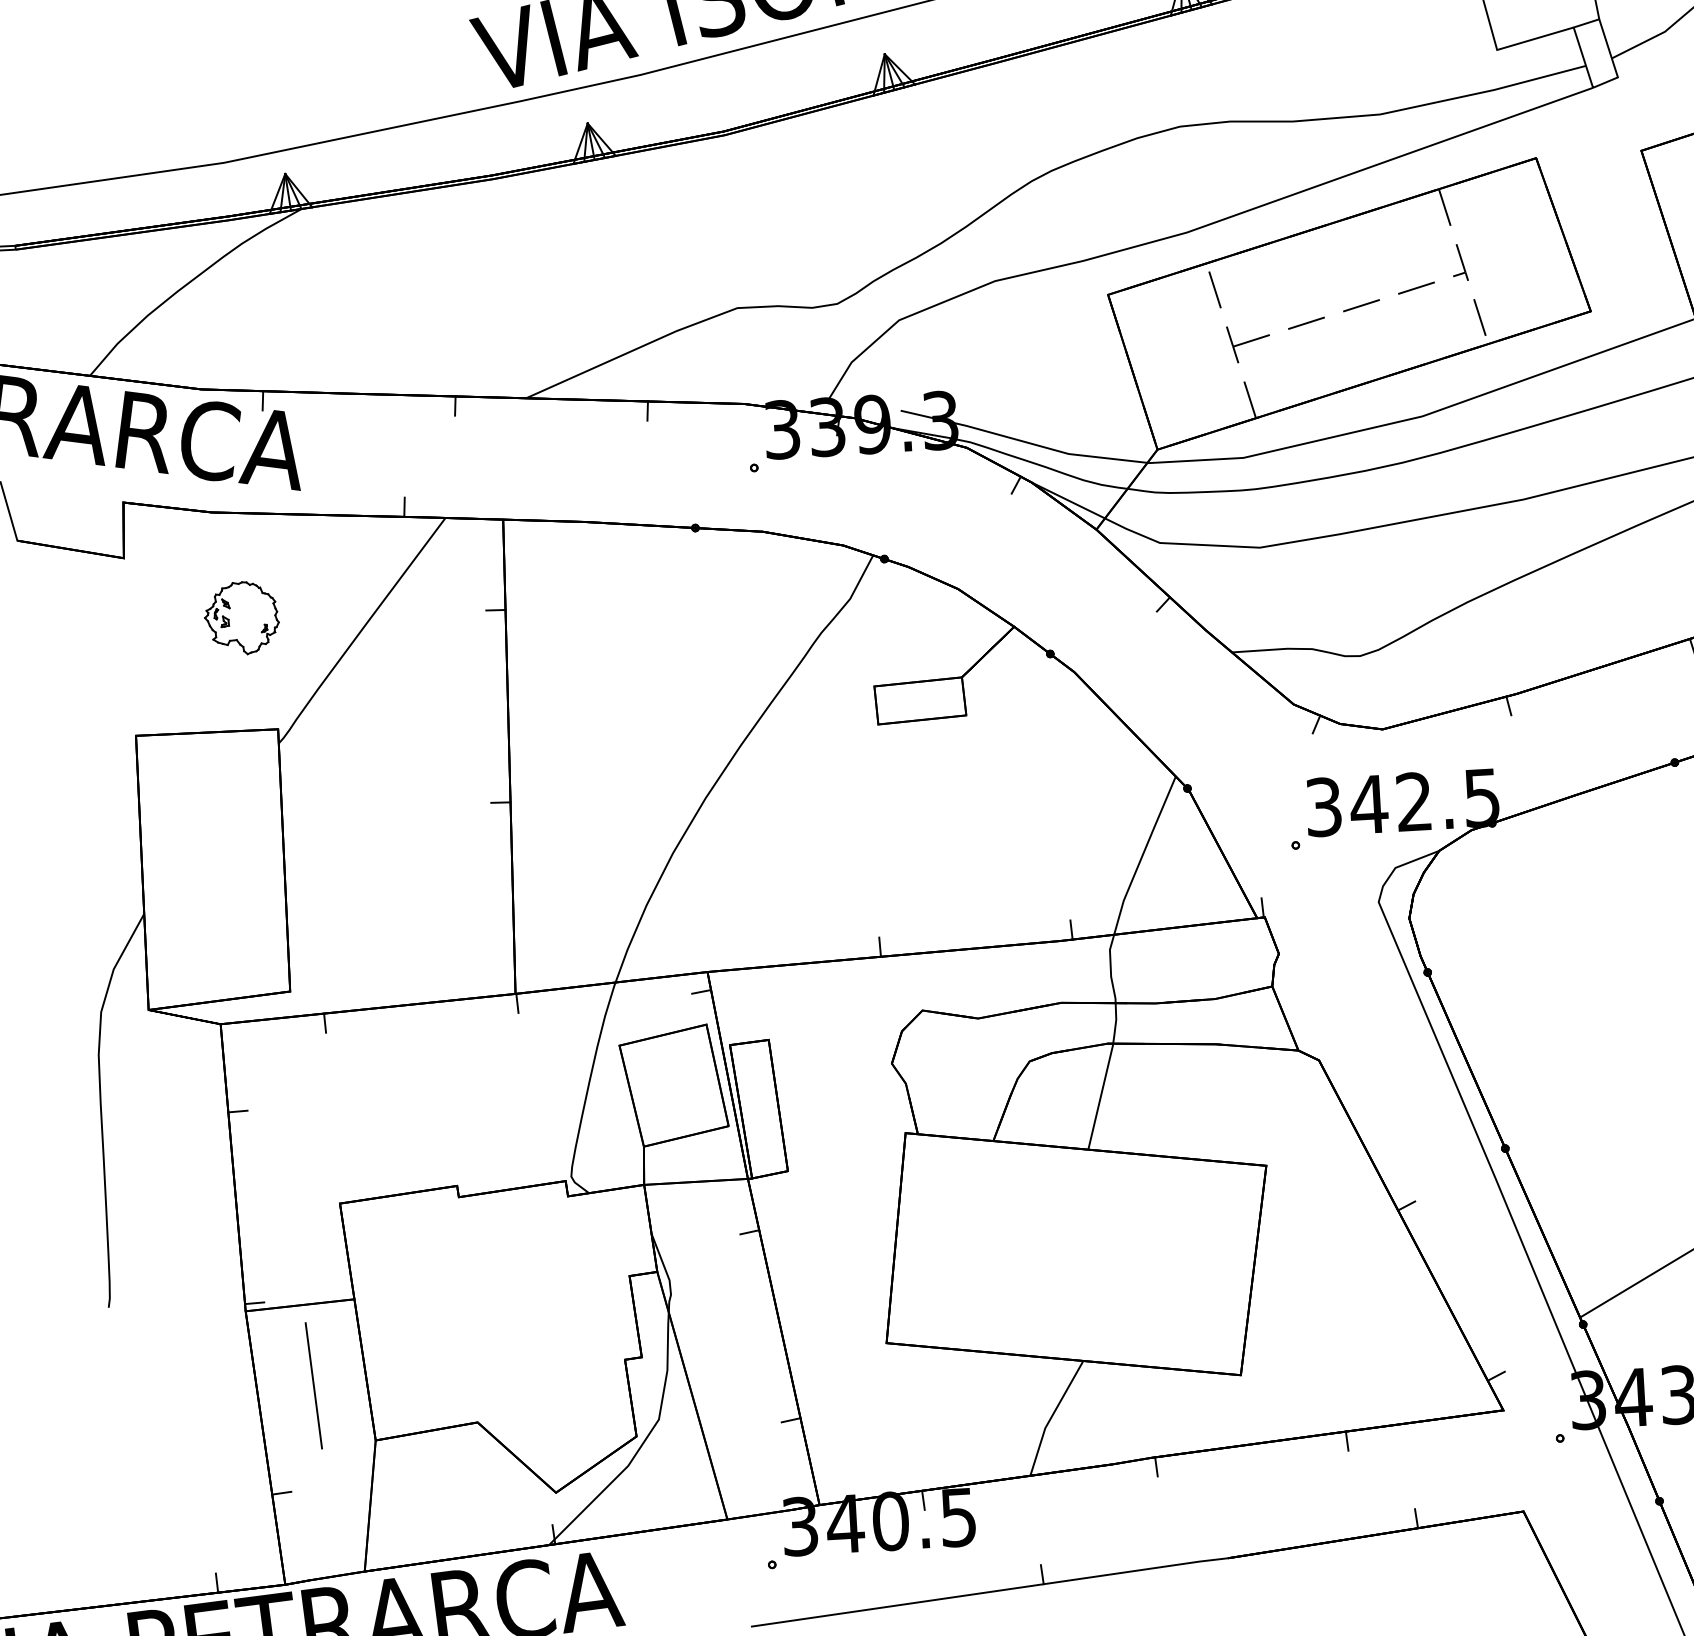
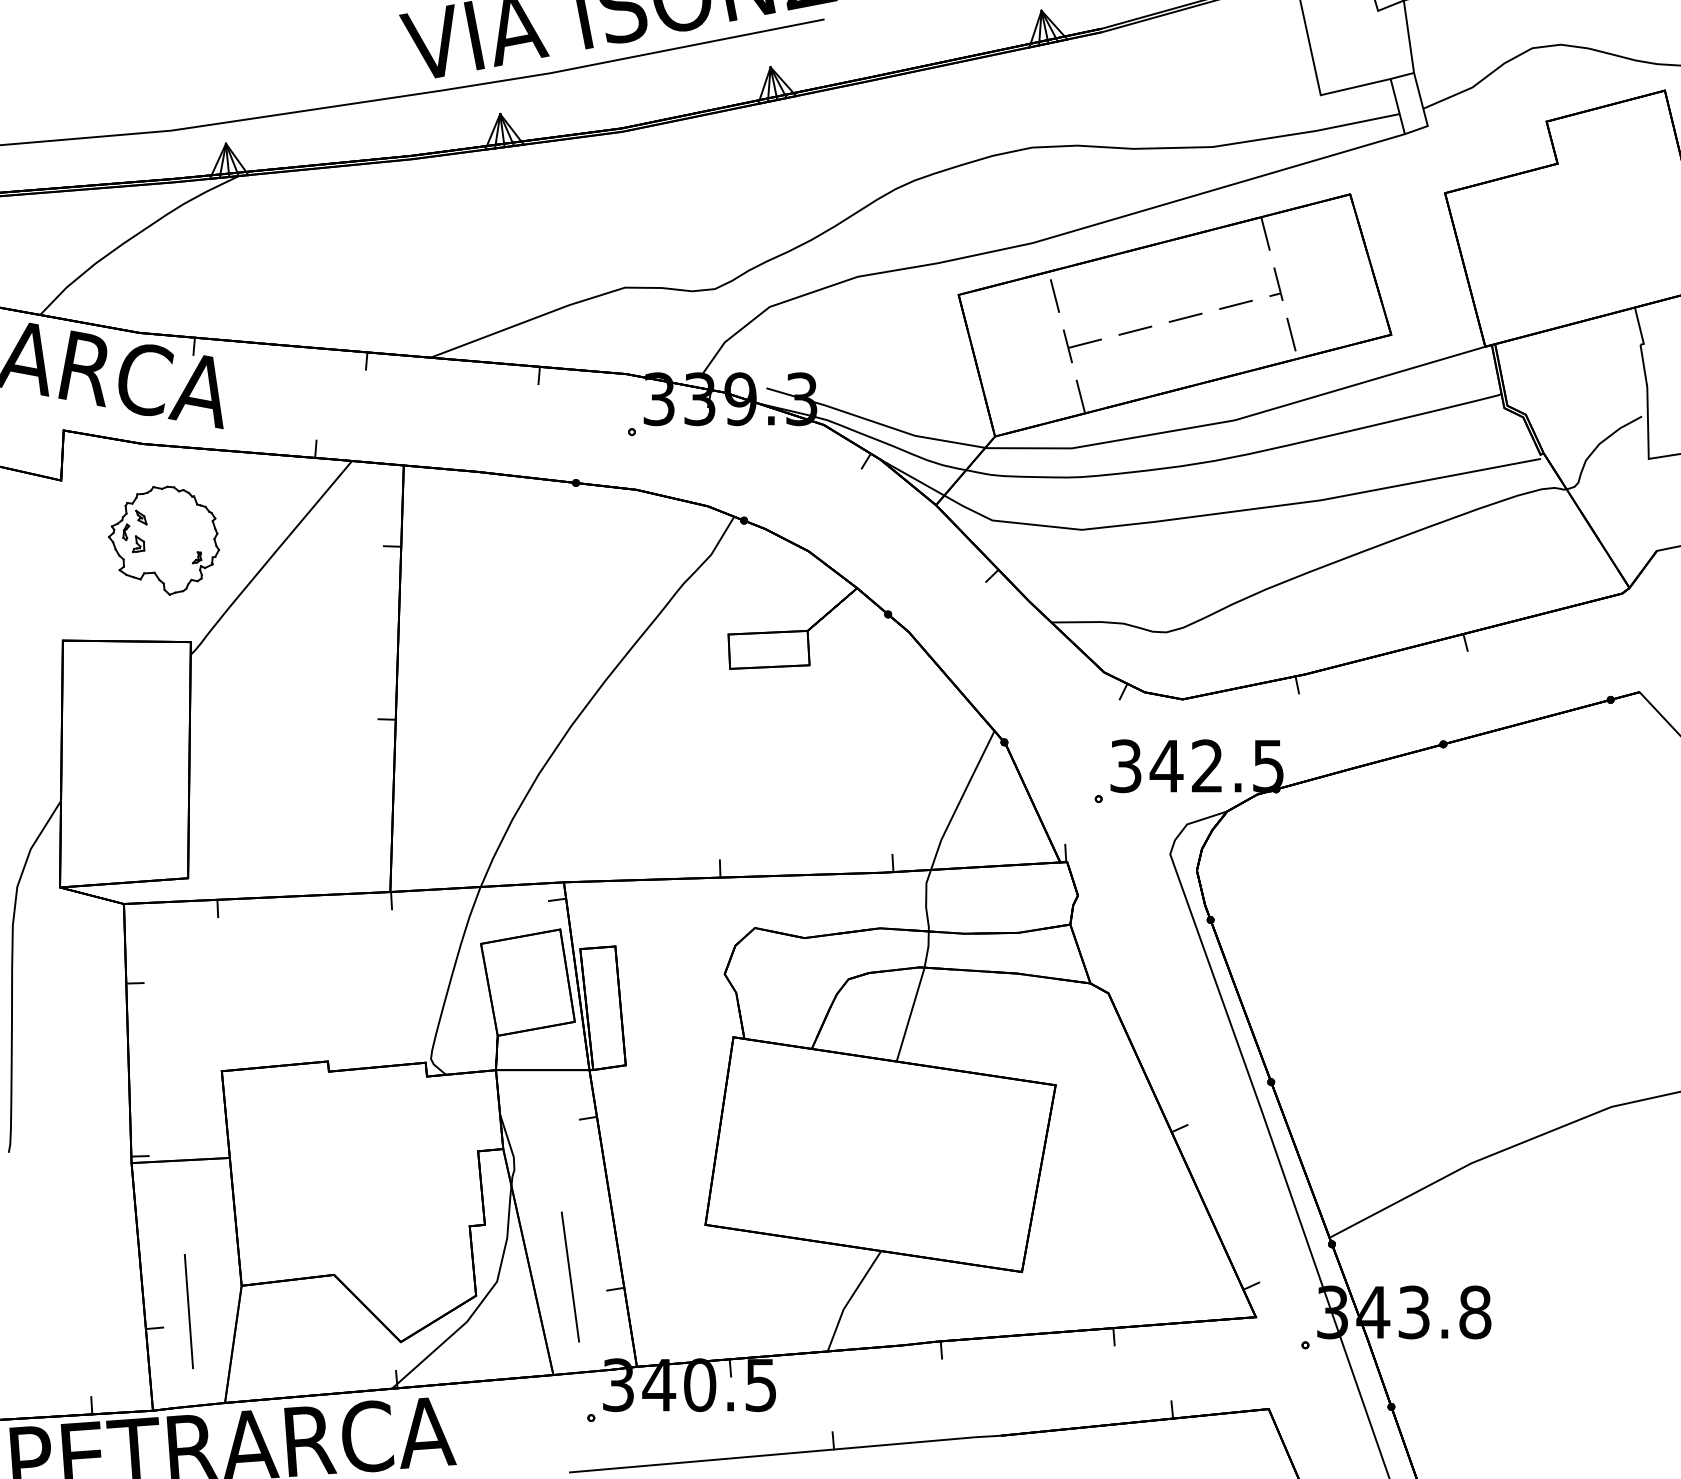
part: (241, 618) -> (163, 540), size x1.67
line: (313, 1385) -> (188, 1311), moved
line: (738, 1409) -> (569, 1276), added

